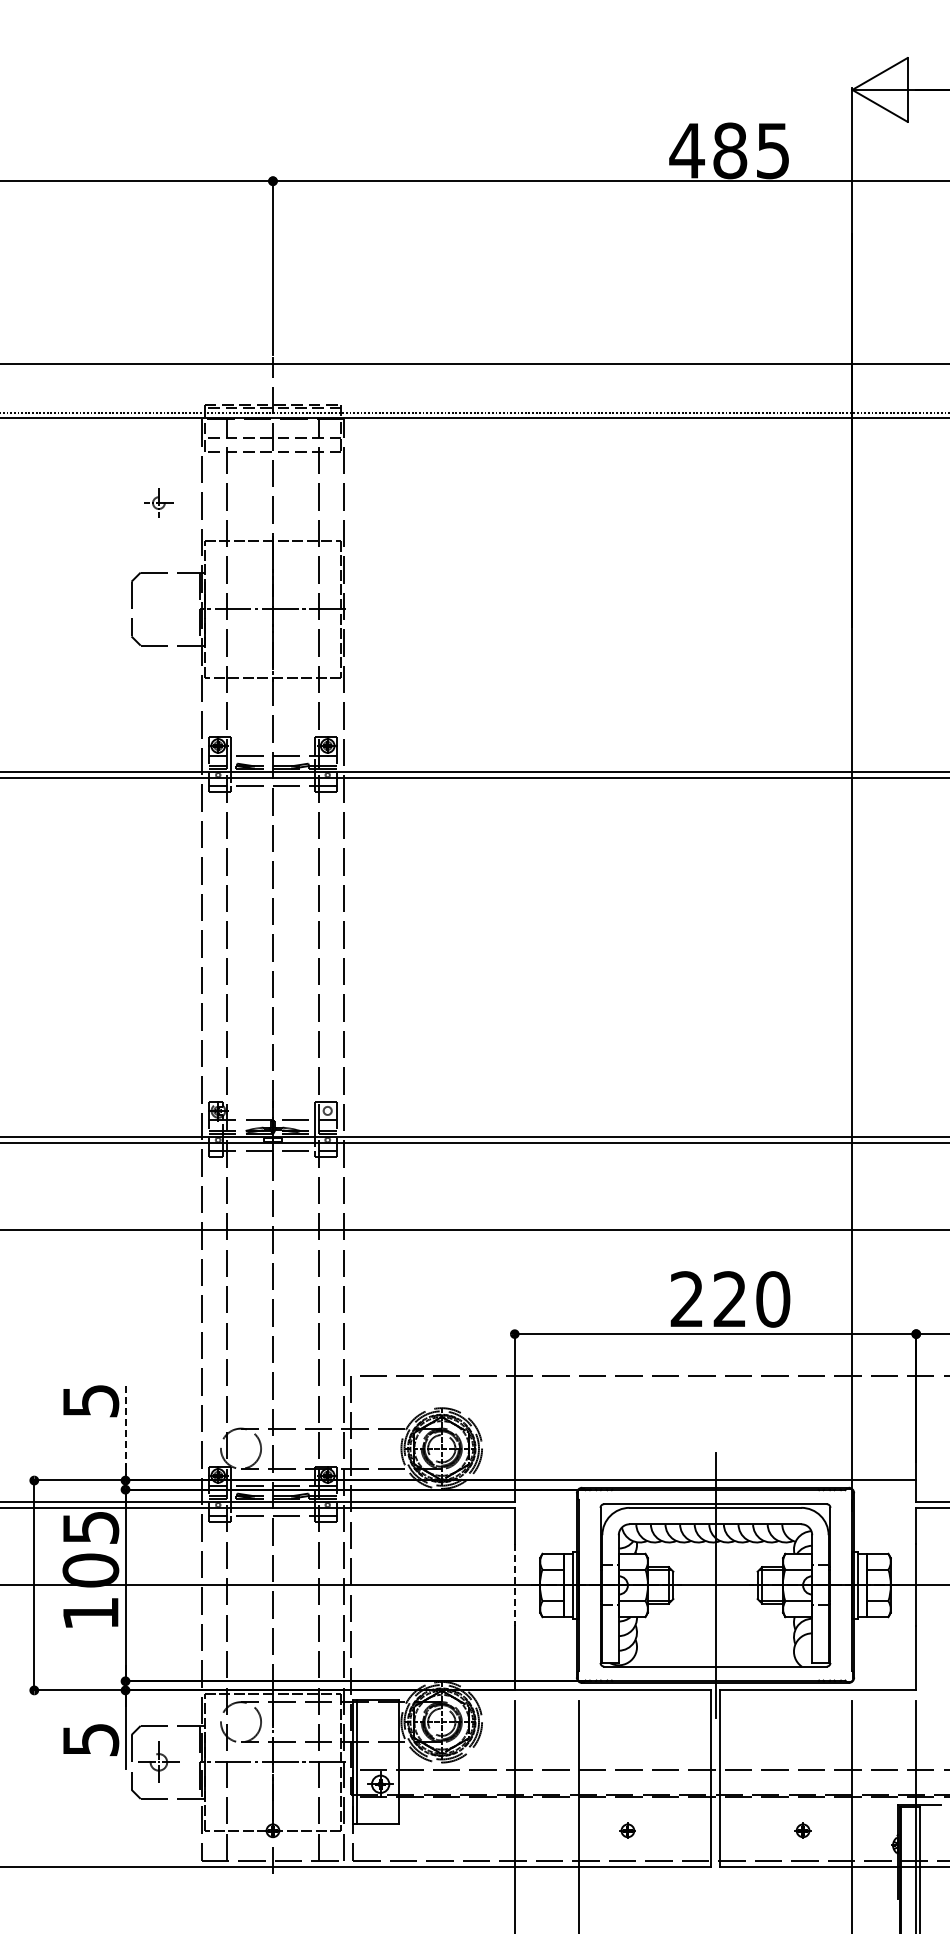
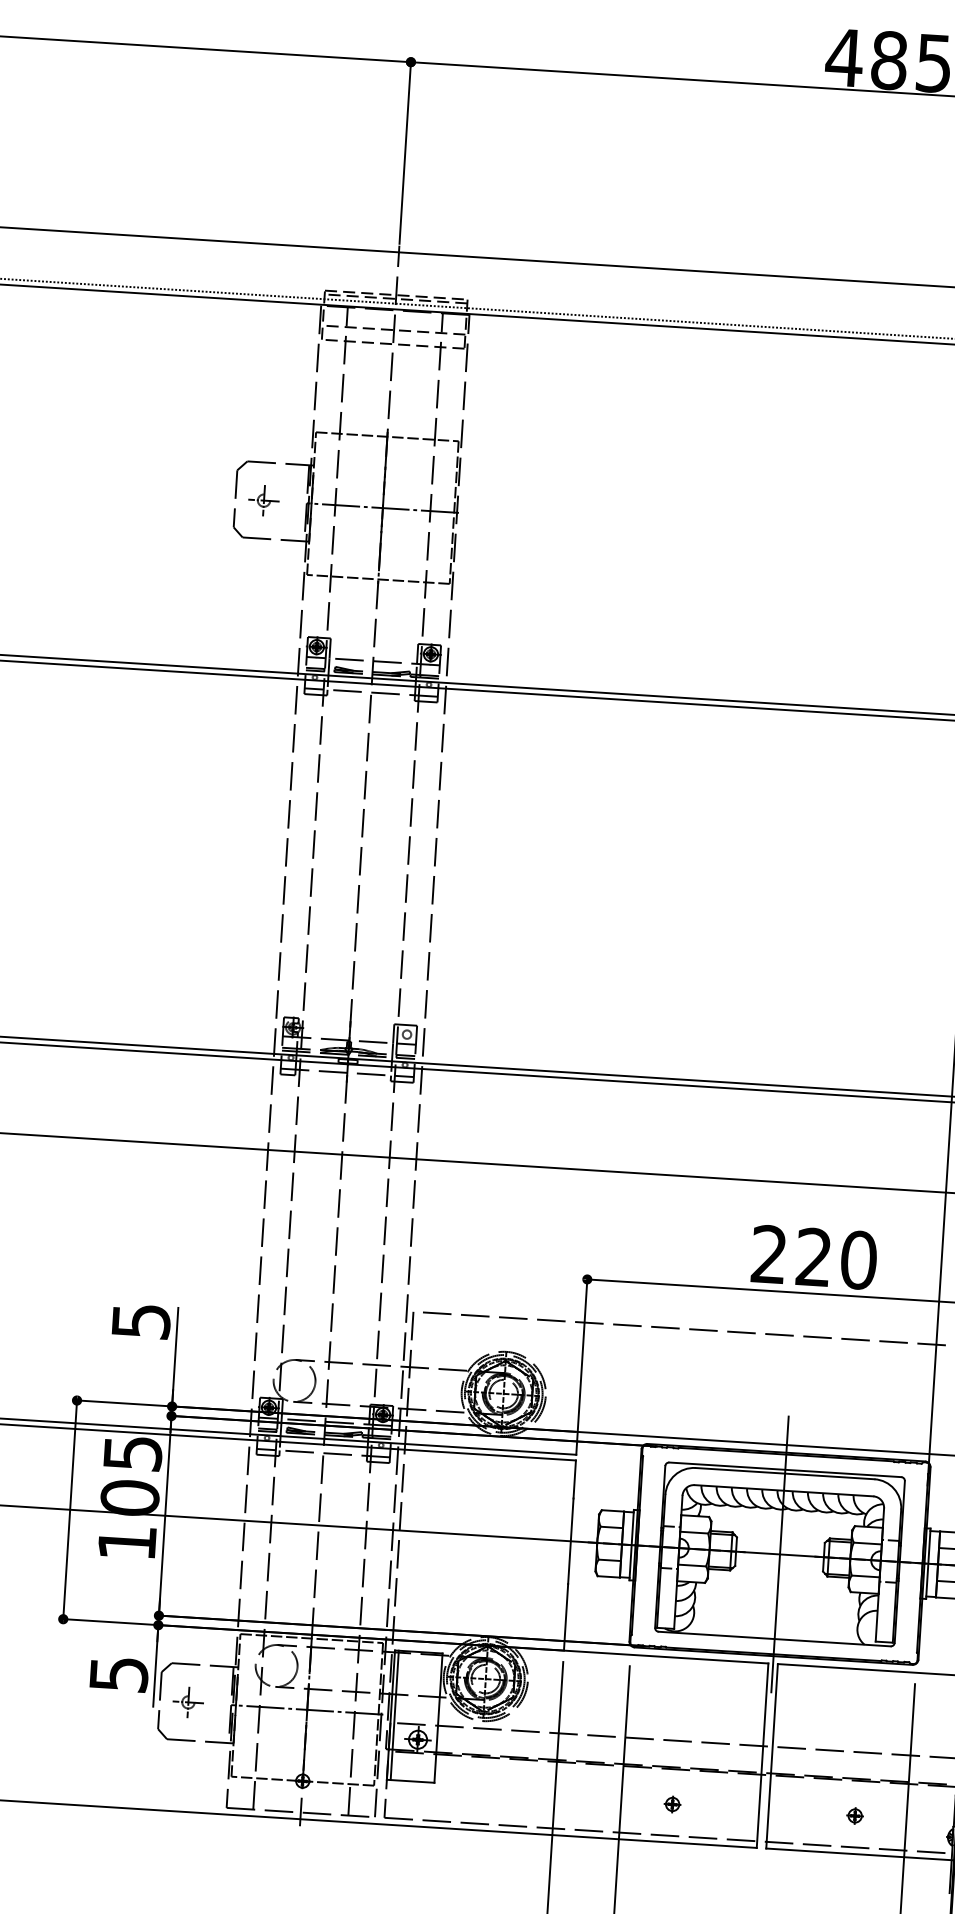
part: (158, 502) -> (263, 499), moved
line: (125, 1433) -> (175, 1357), dashed -> solid
line: (514, 1585) -> (570, 1541), dashed -> solid
part: (158, 1762) -> (187, 1702), size x0.71

